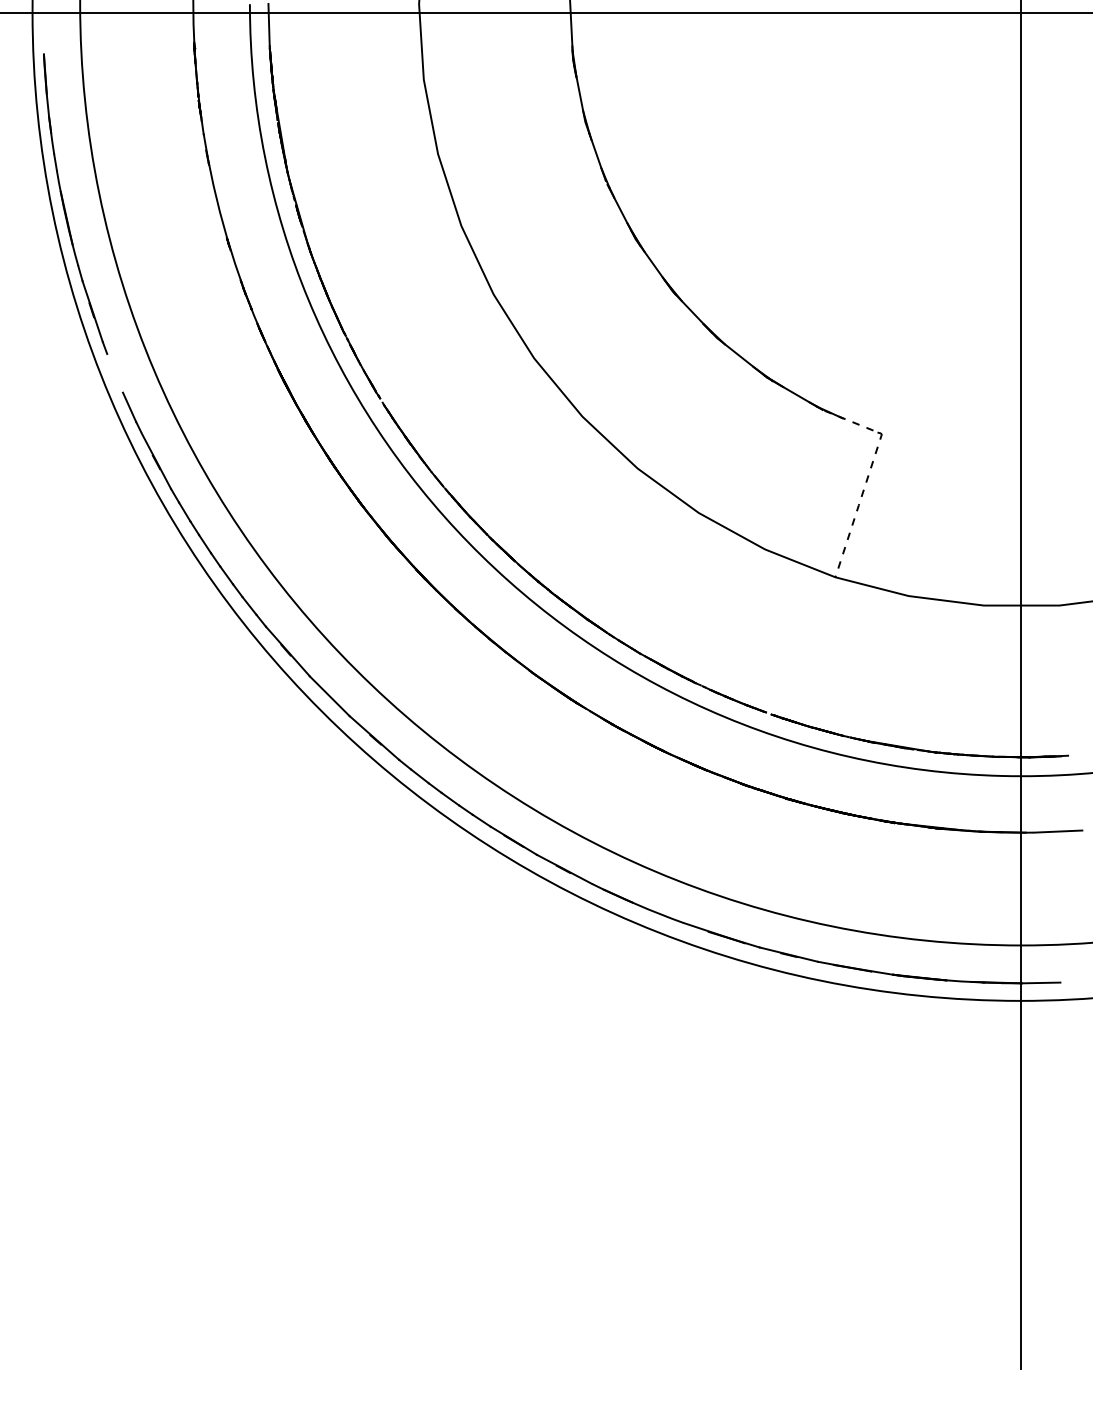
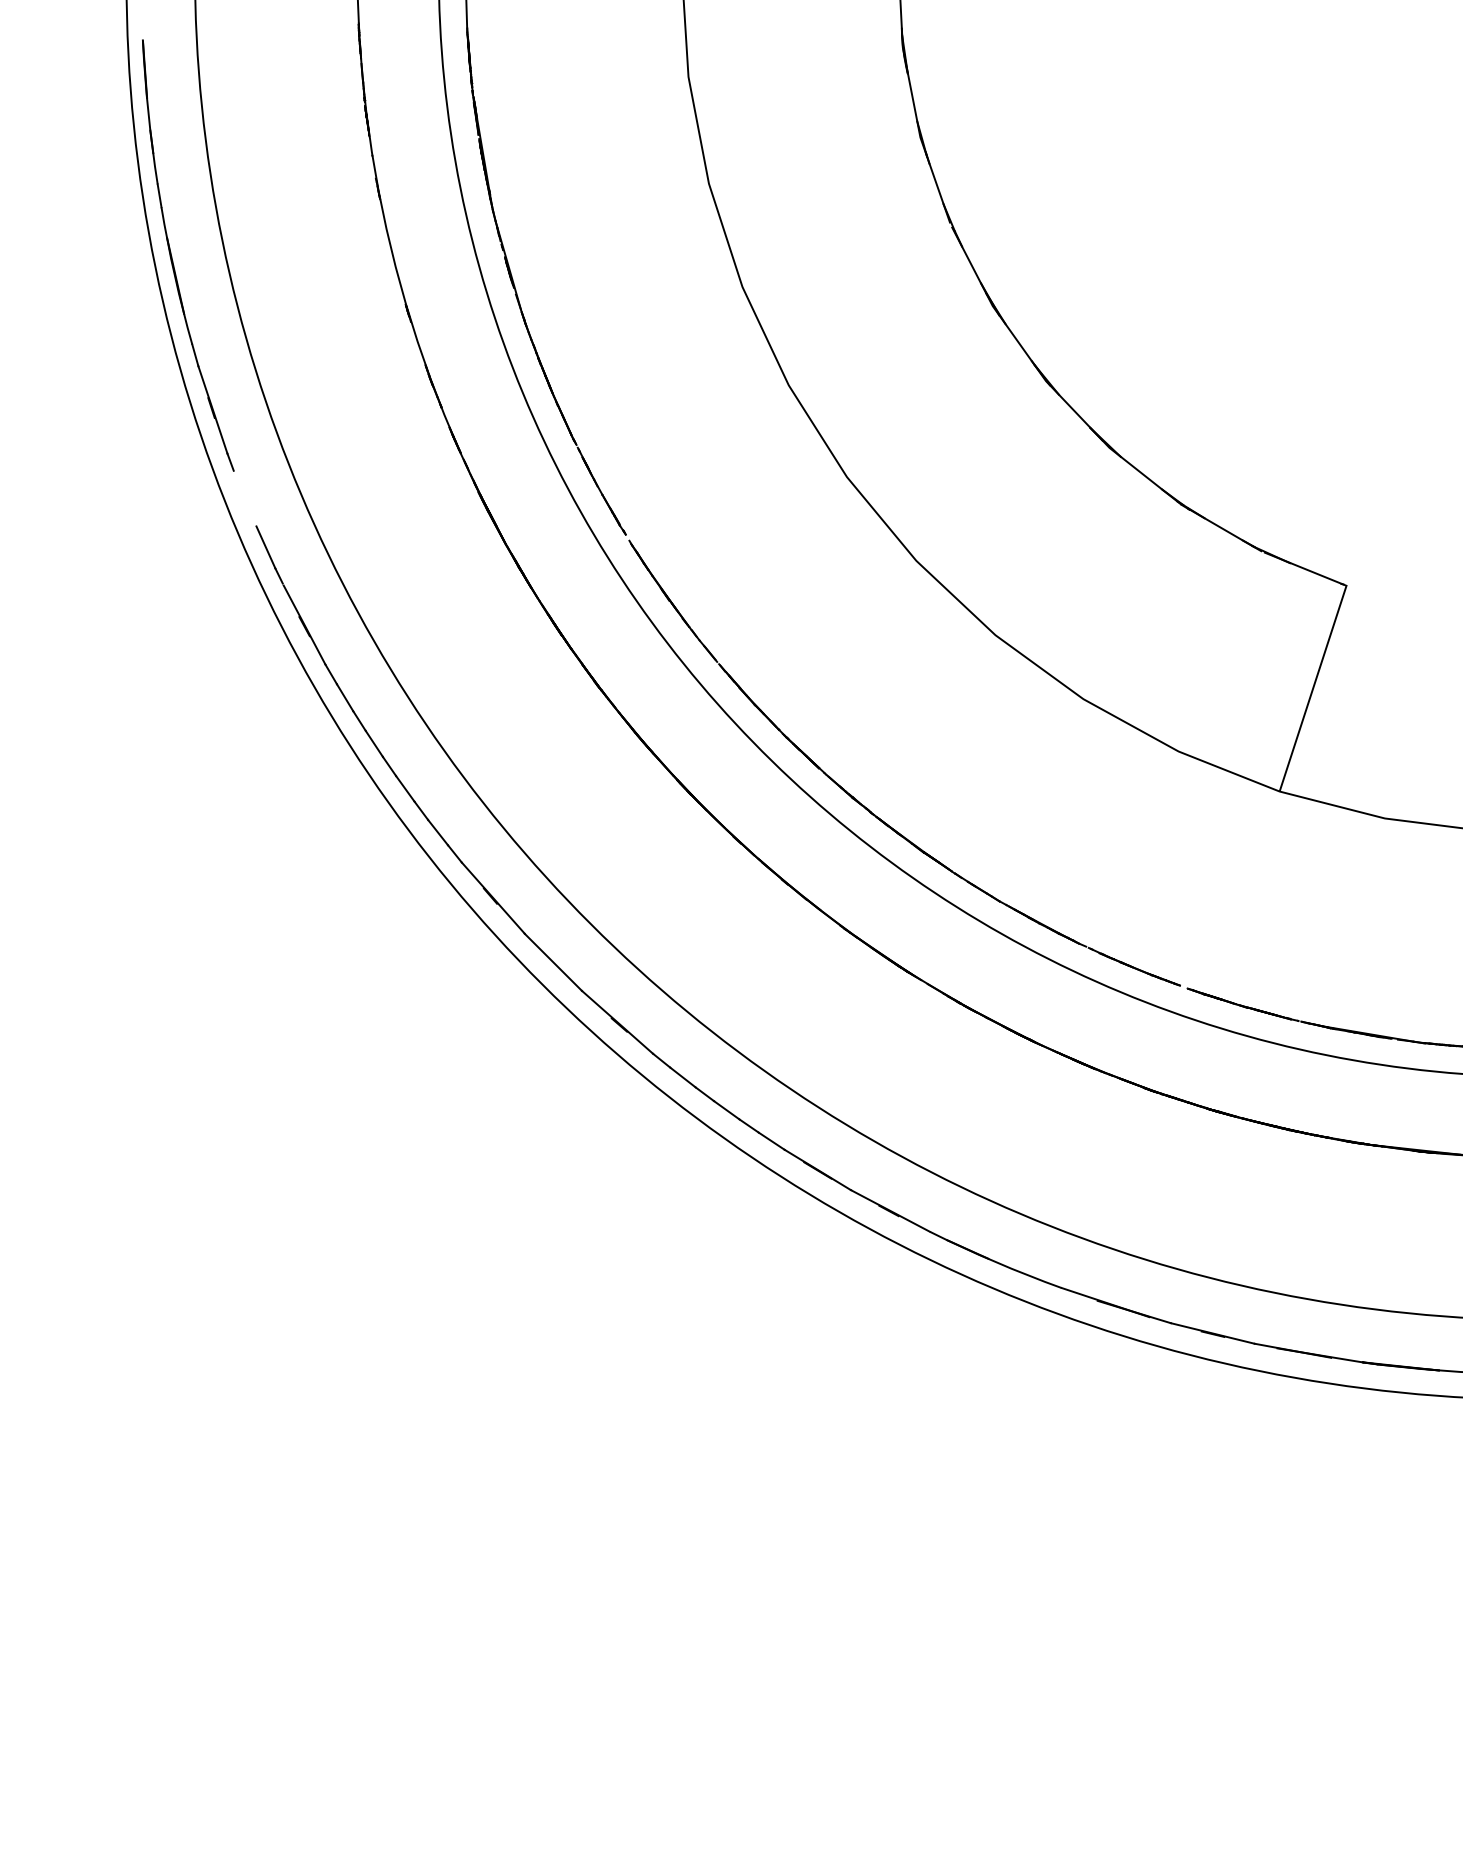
line: (868, 476) -> (1327, 646), dashed -> solid

